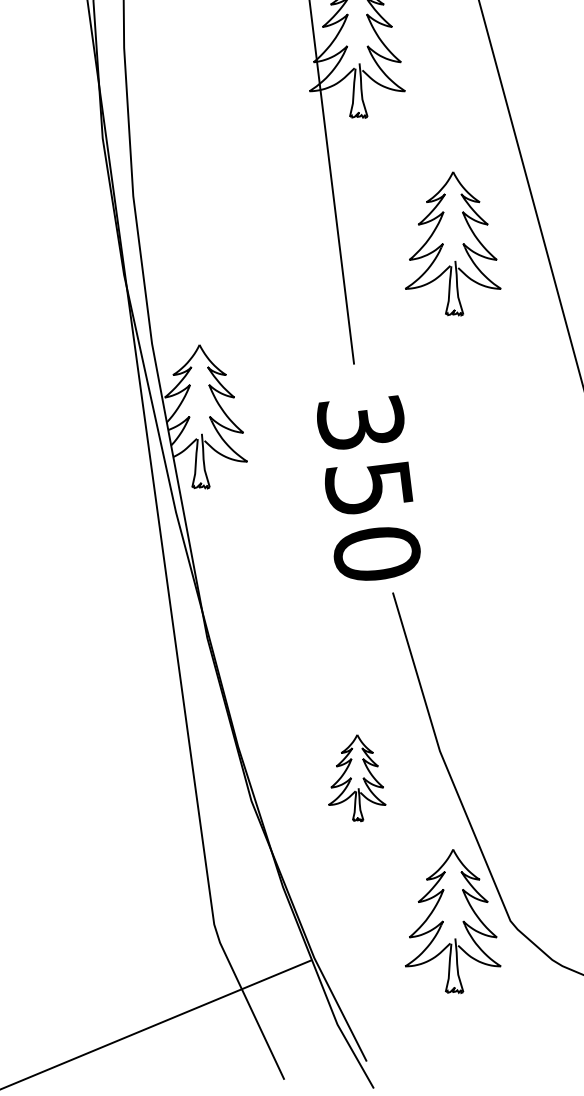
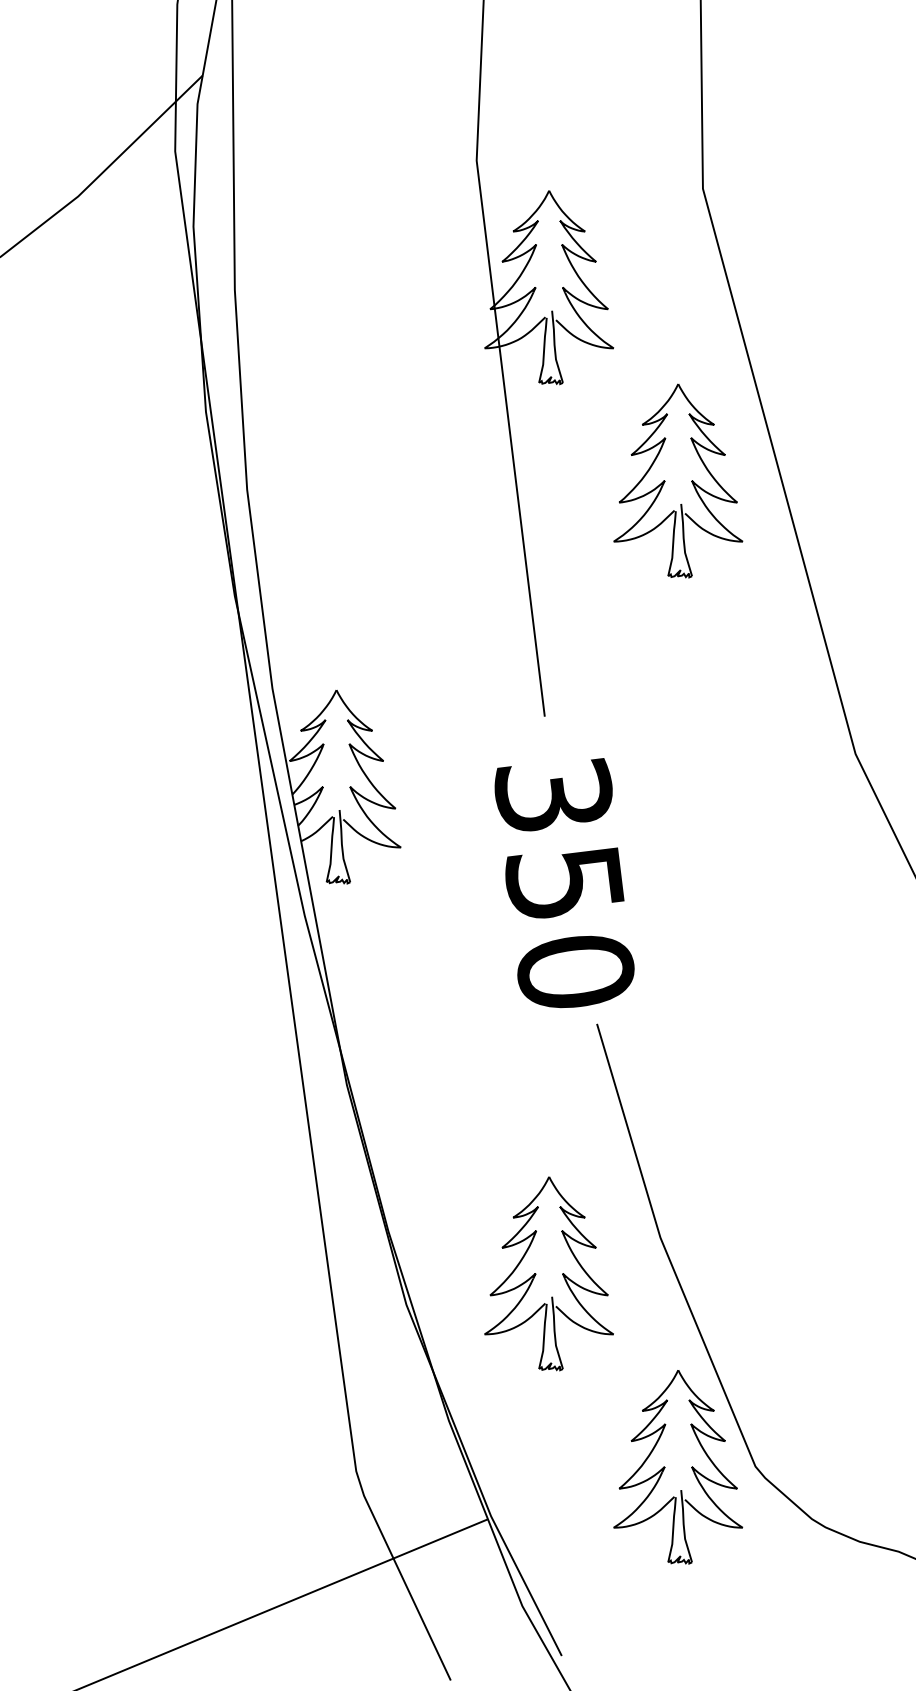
part: (453, 243) -> (678, 480), moved
part: (356, 777) -> (548, 1273), size x1.67

